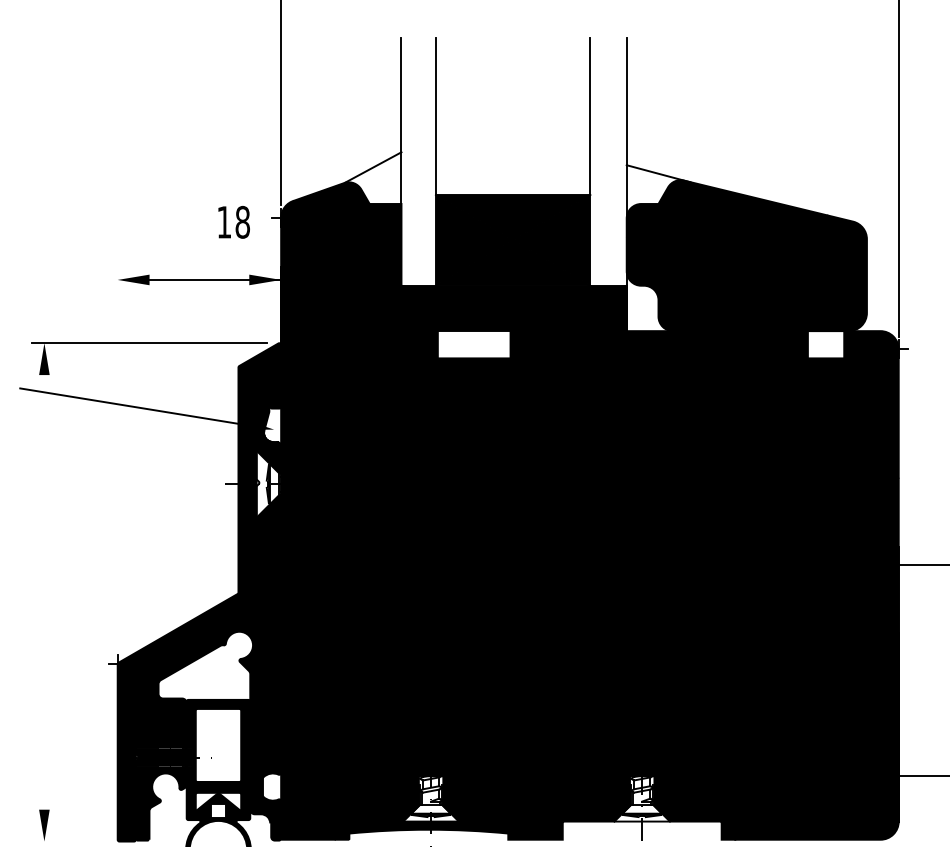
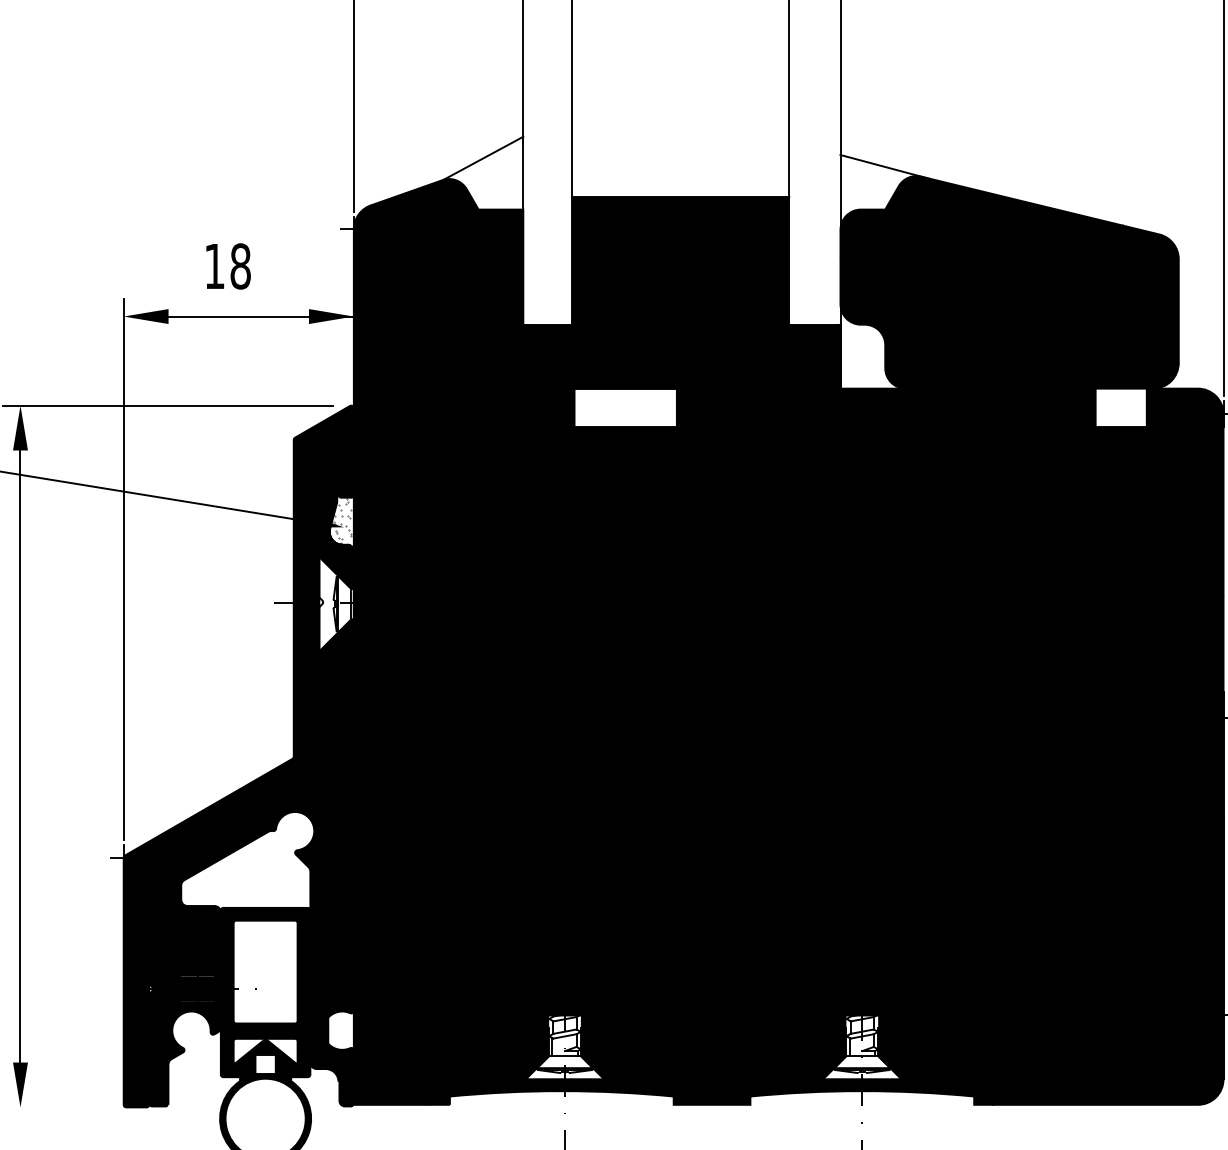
text: (233, 222) -> (227, 266), moved
hatch: (273, 424) -> (343, 520), added
line: (117, 459) -> (123, 569), added
line: (44, 592) -> (20, 756), added
fill: (641, 827) -> (861, 1087), added

